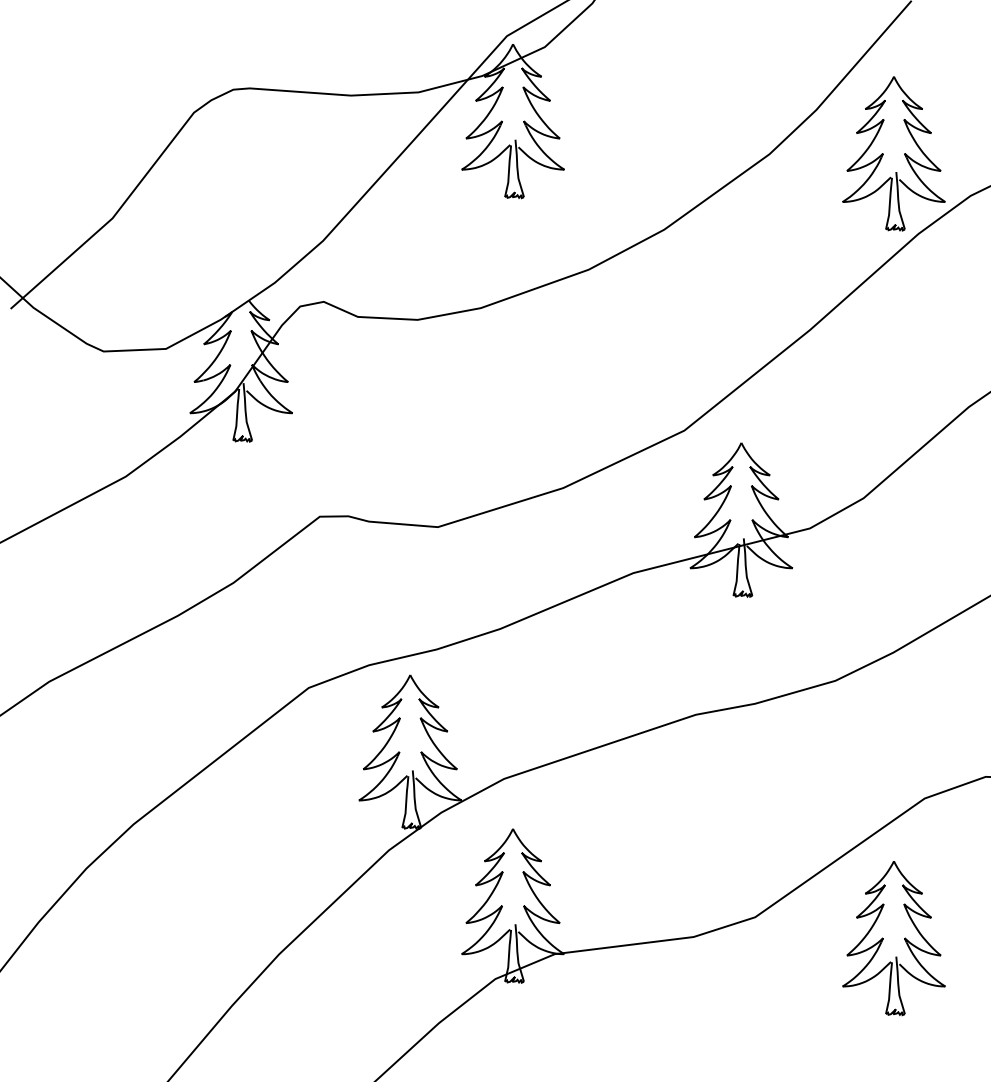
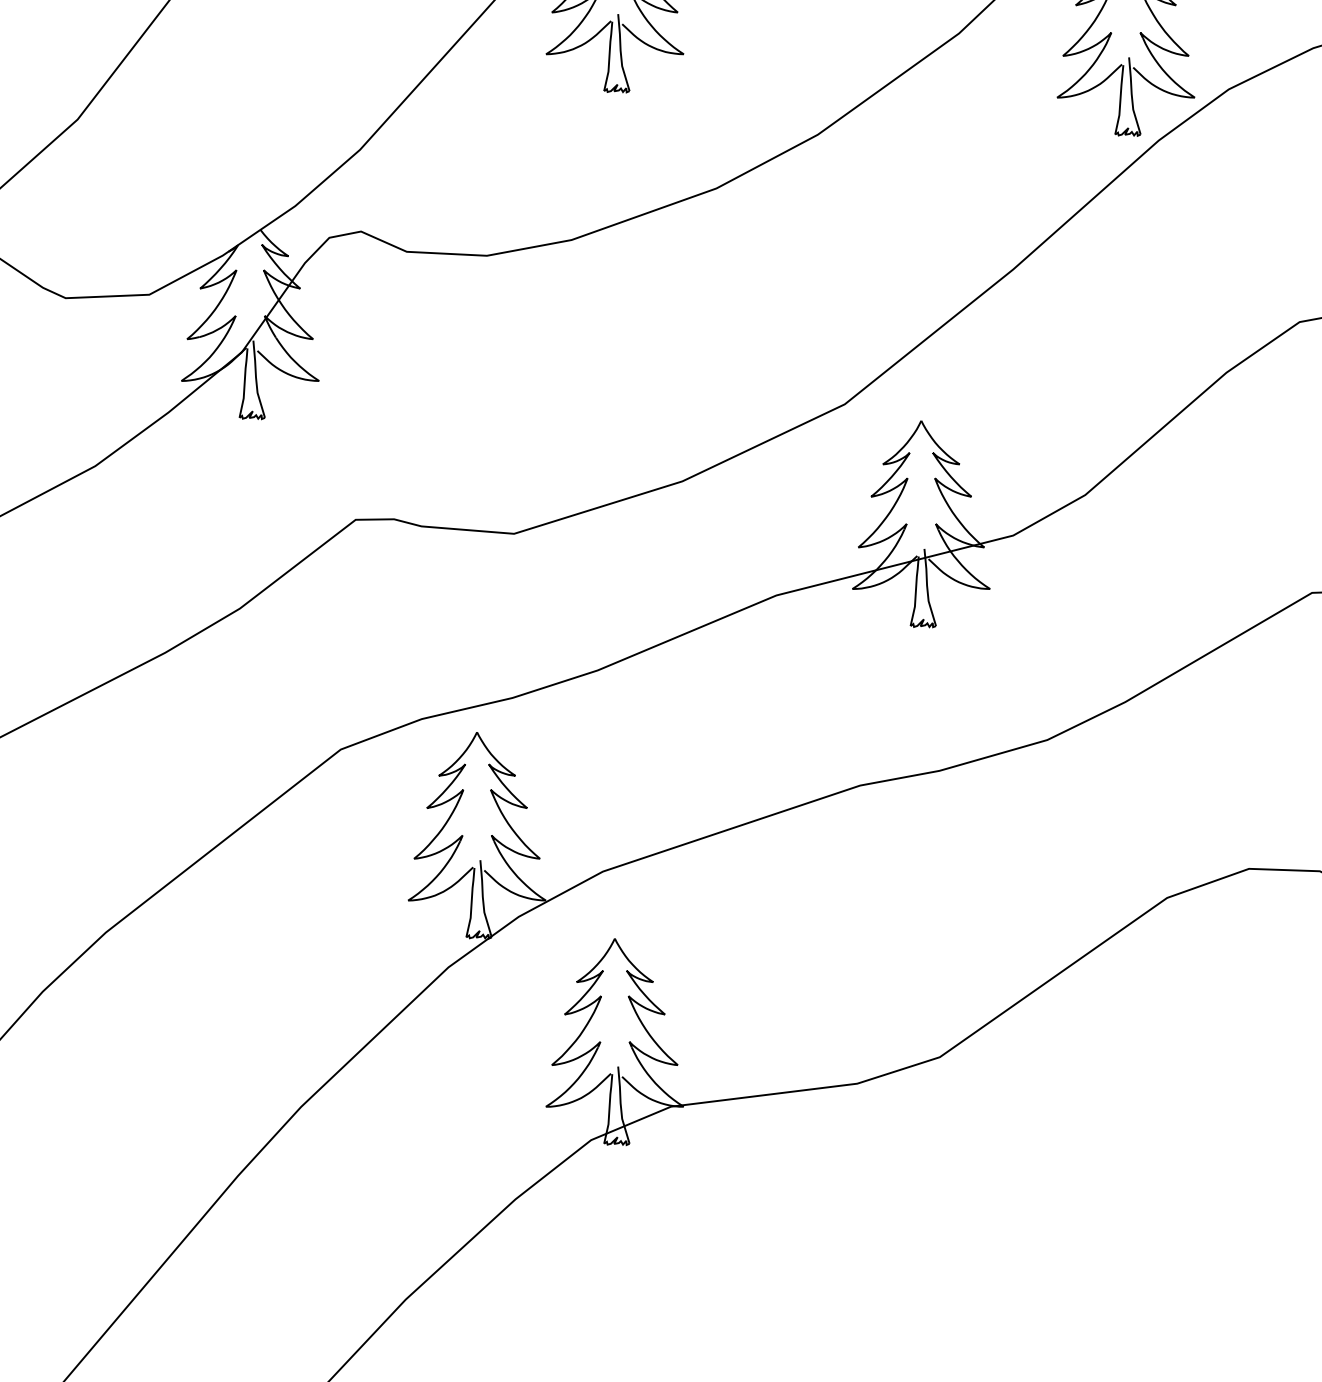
part: (893, 938) -> (1125, 1085), removed

